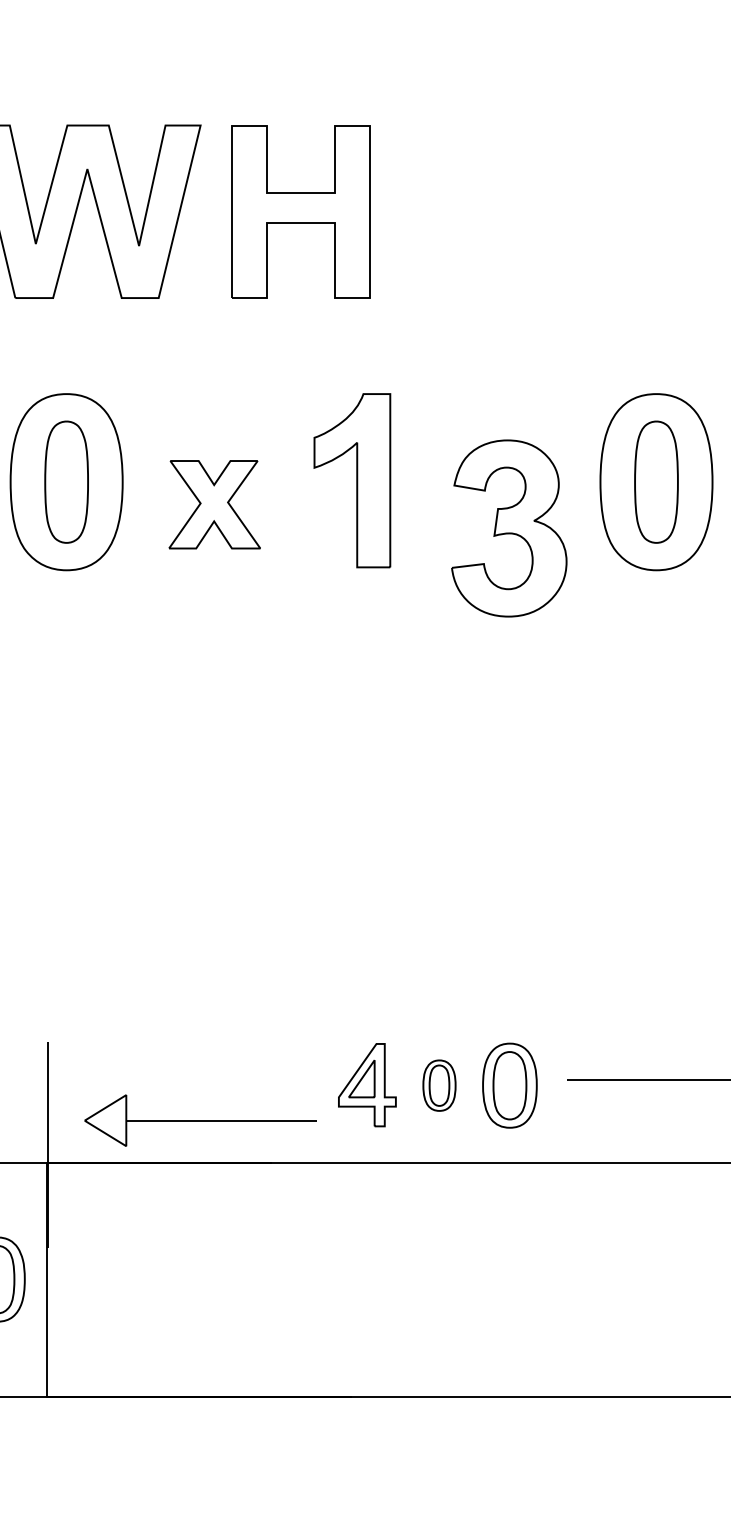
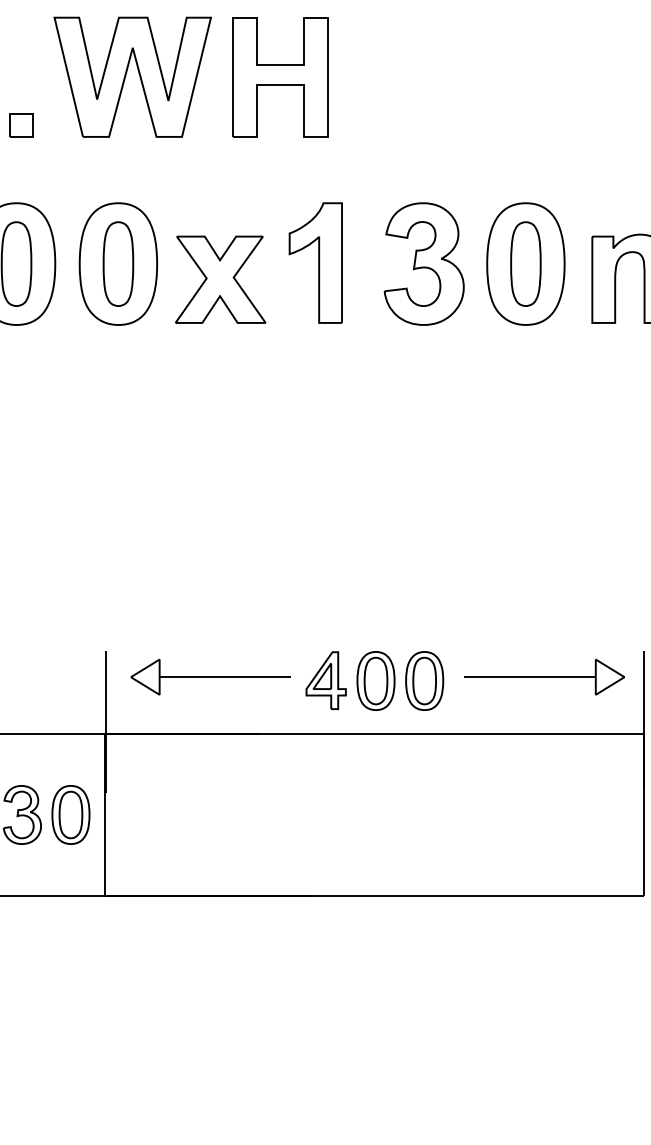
part: (214, 504) -> (220, 279), size x1.43
part: (508, 527) -> (423, 263), moved
part: (438, 1084) -> (375, 680), size x1.67
part: (199, 1121) -> (210, 677), moved

